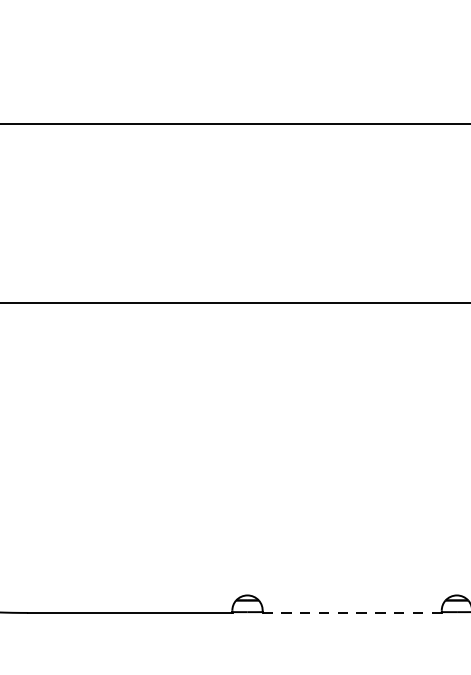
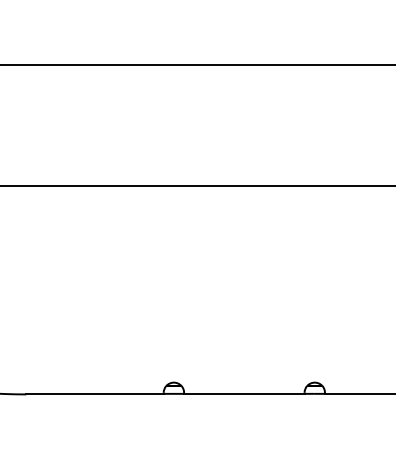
line: (350, 613) -> (243, 394), dashed -> solid

